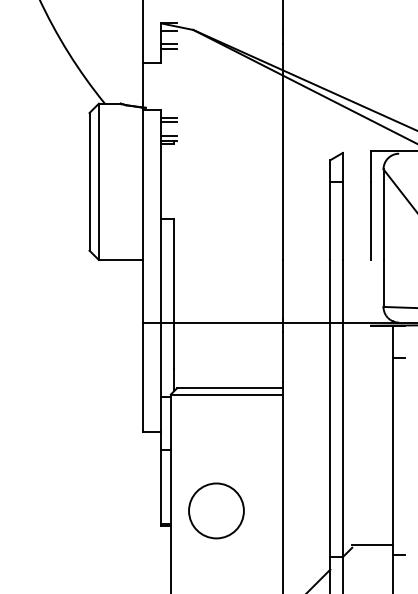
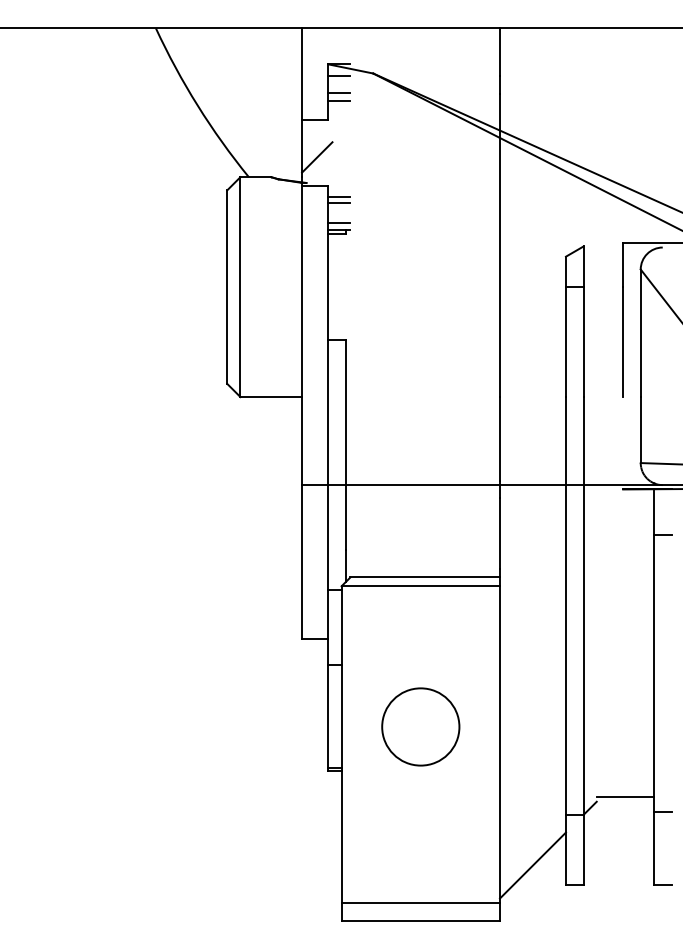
line: (153, 89) -> (317, 157), added
circle: (216, 510) -> (420, 726), moved

